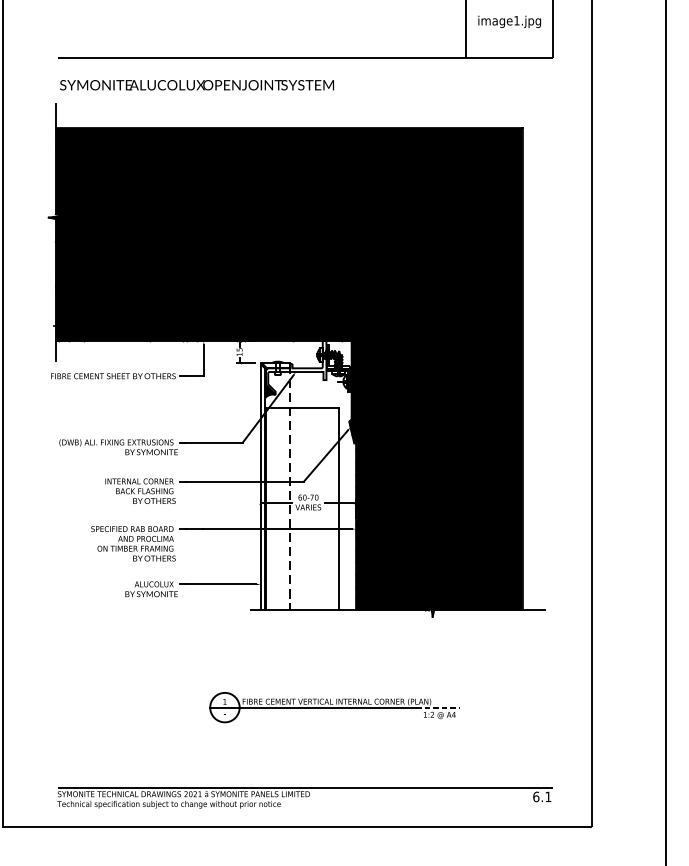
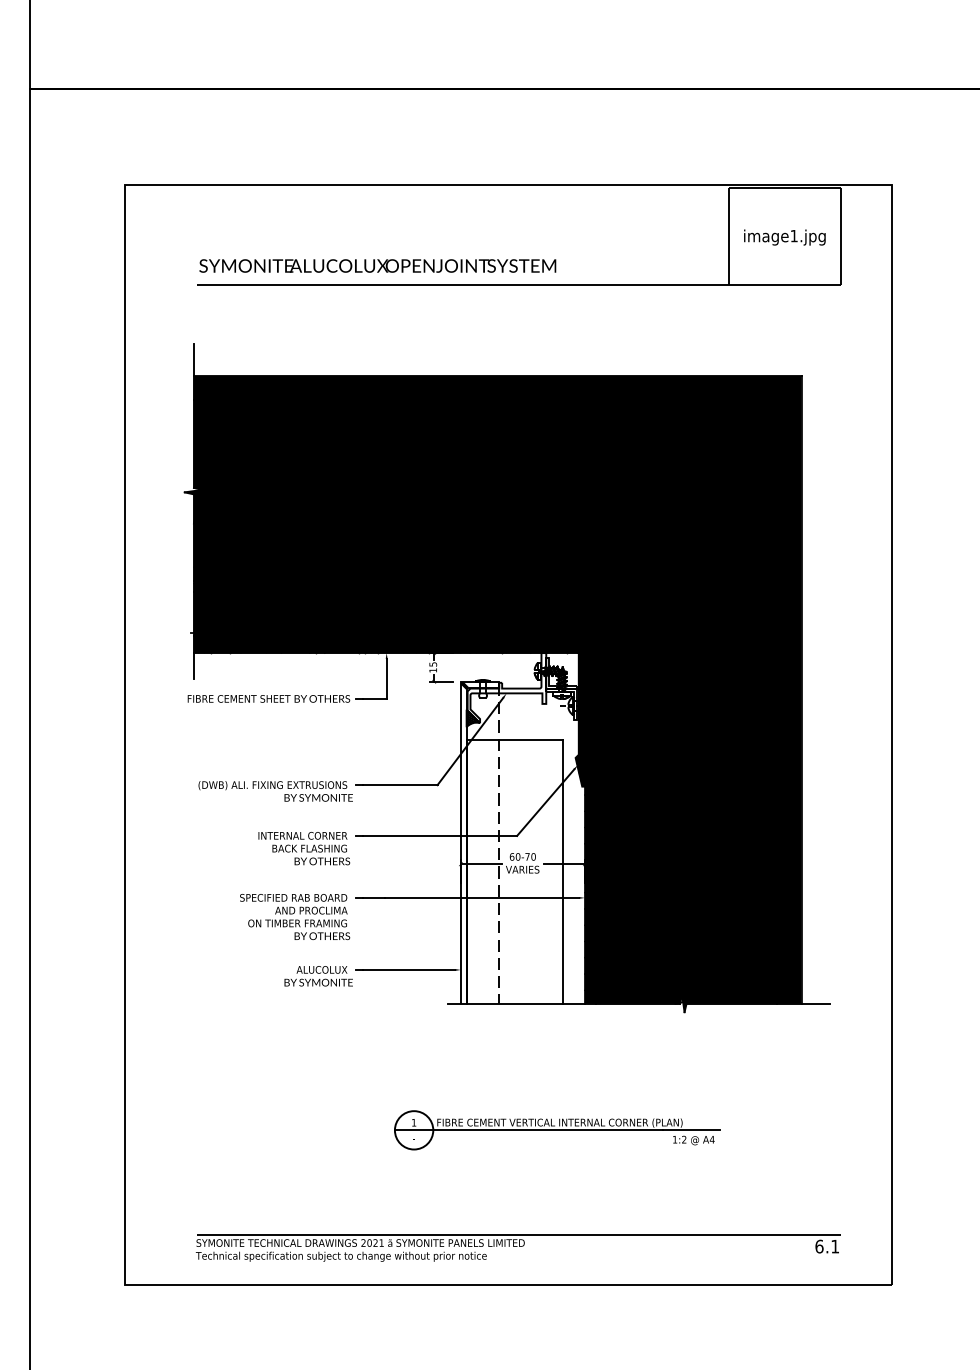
text: (196, 84) -> (377, 265), moved
line: (438, 707) -> (692, 1130), dashed -> solid

